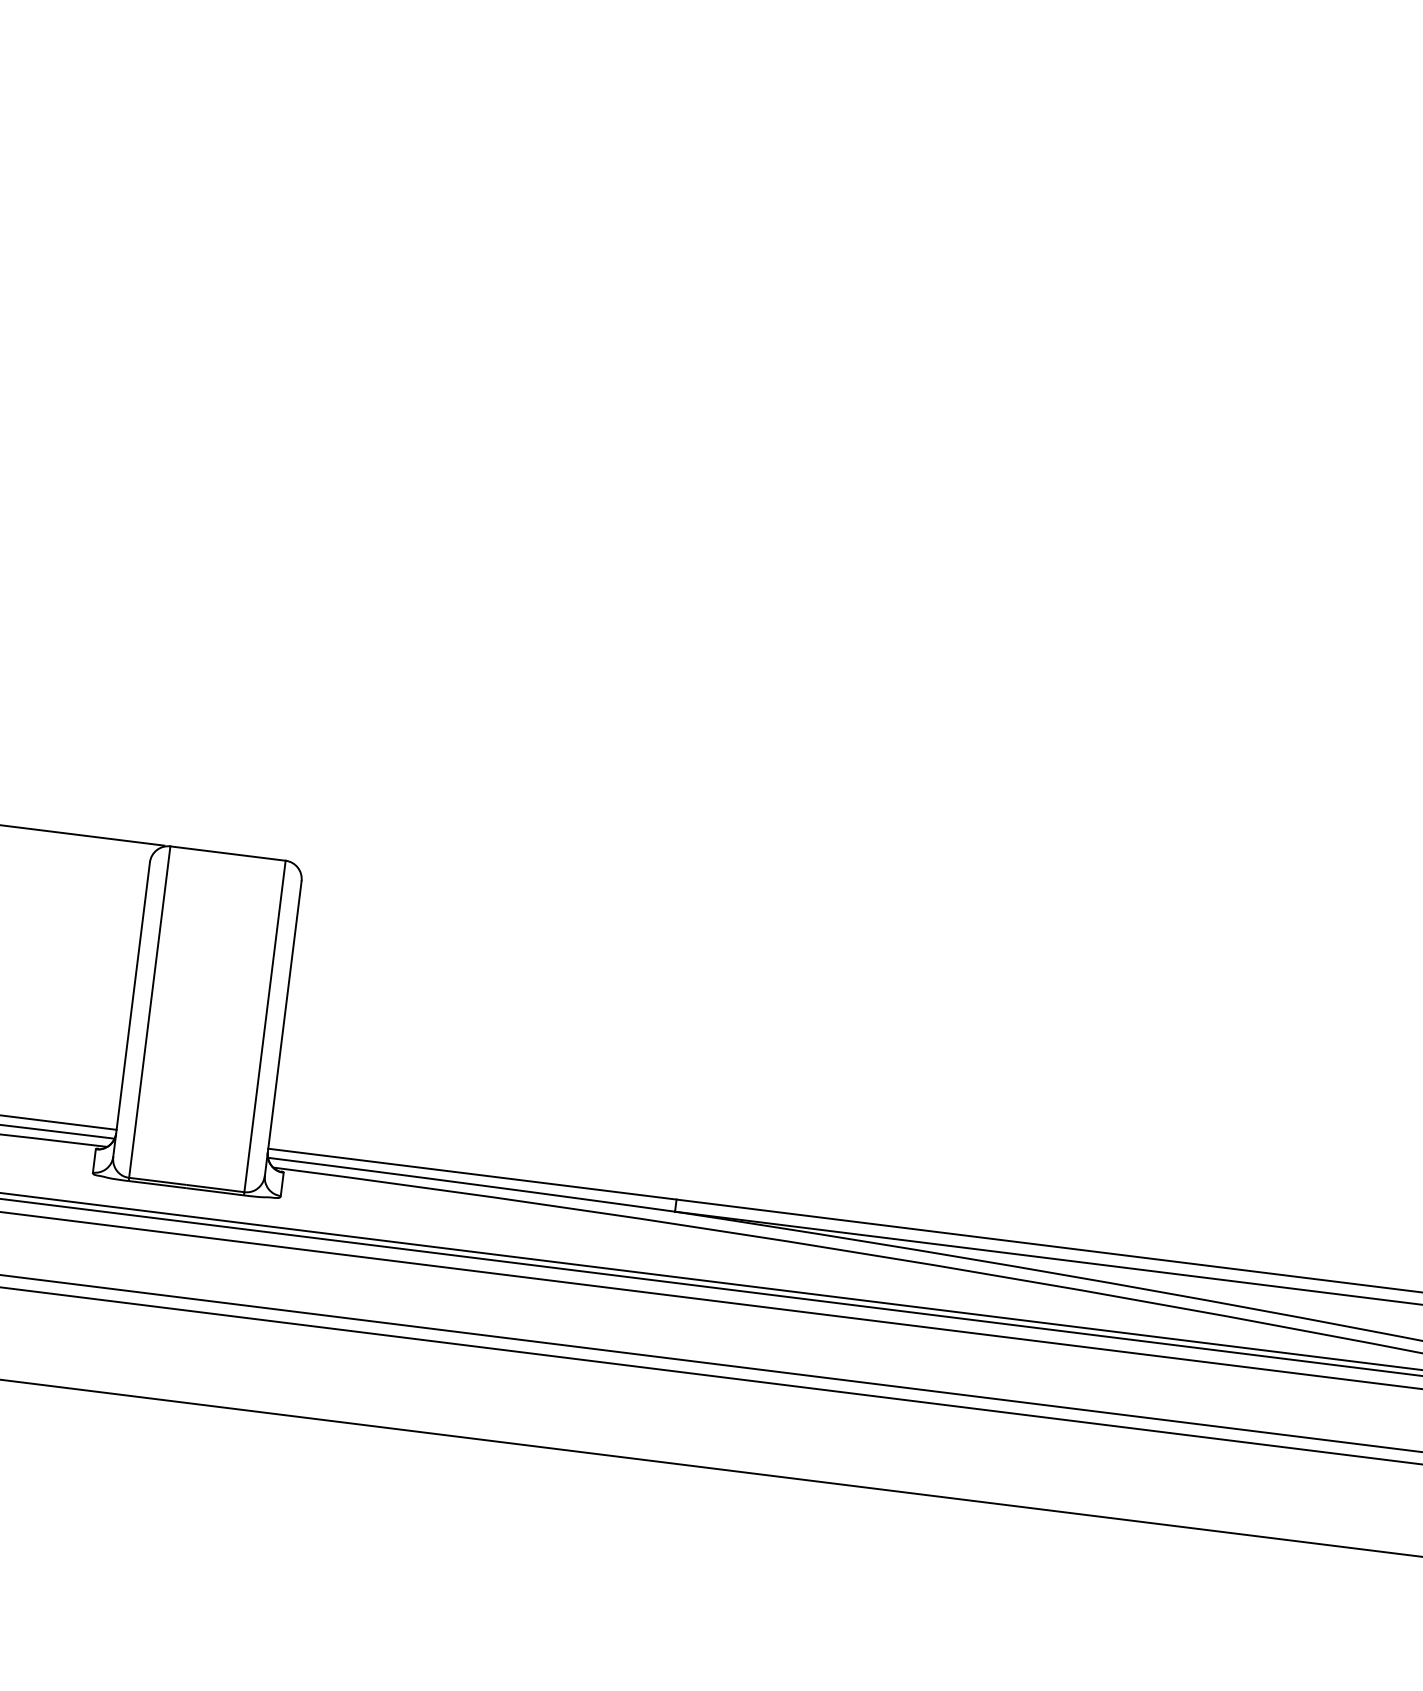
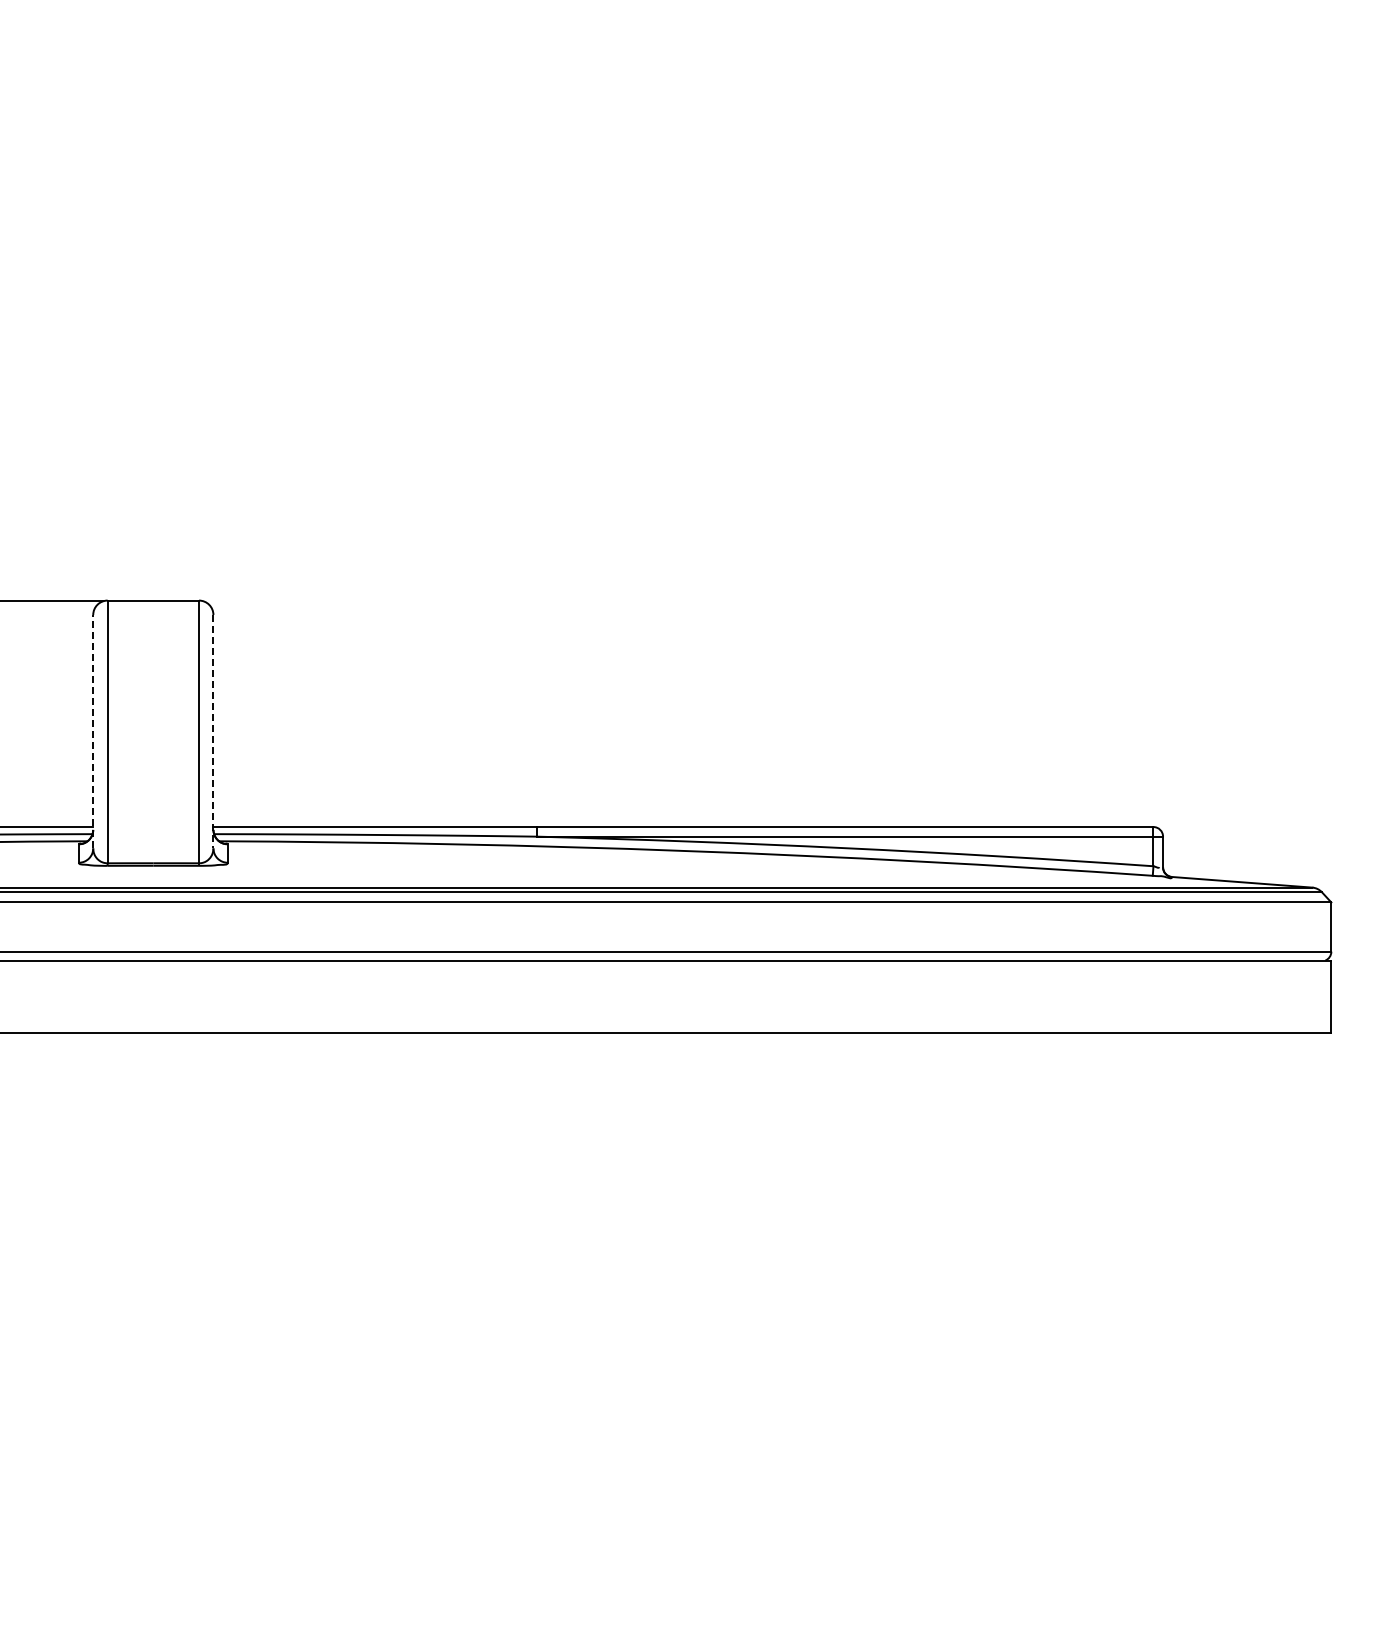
line: (131, 1009) -> (93, 731), solid -> dashed
line: (283, 1028) -> (213, 731), solid -> dashed

